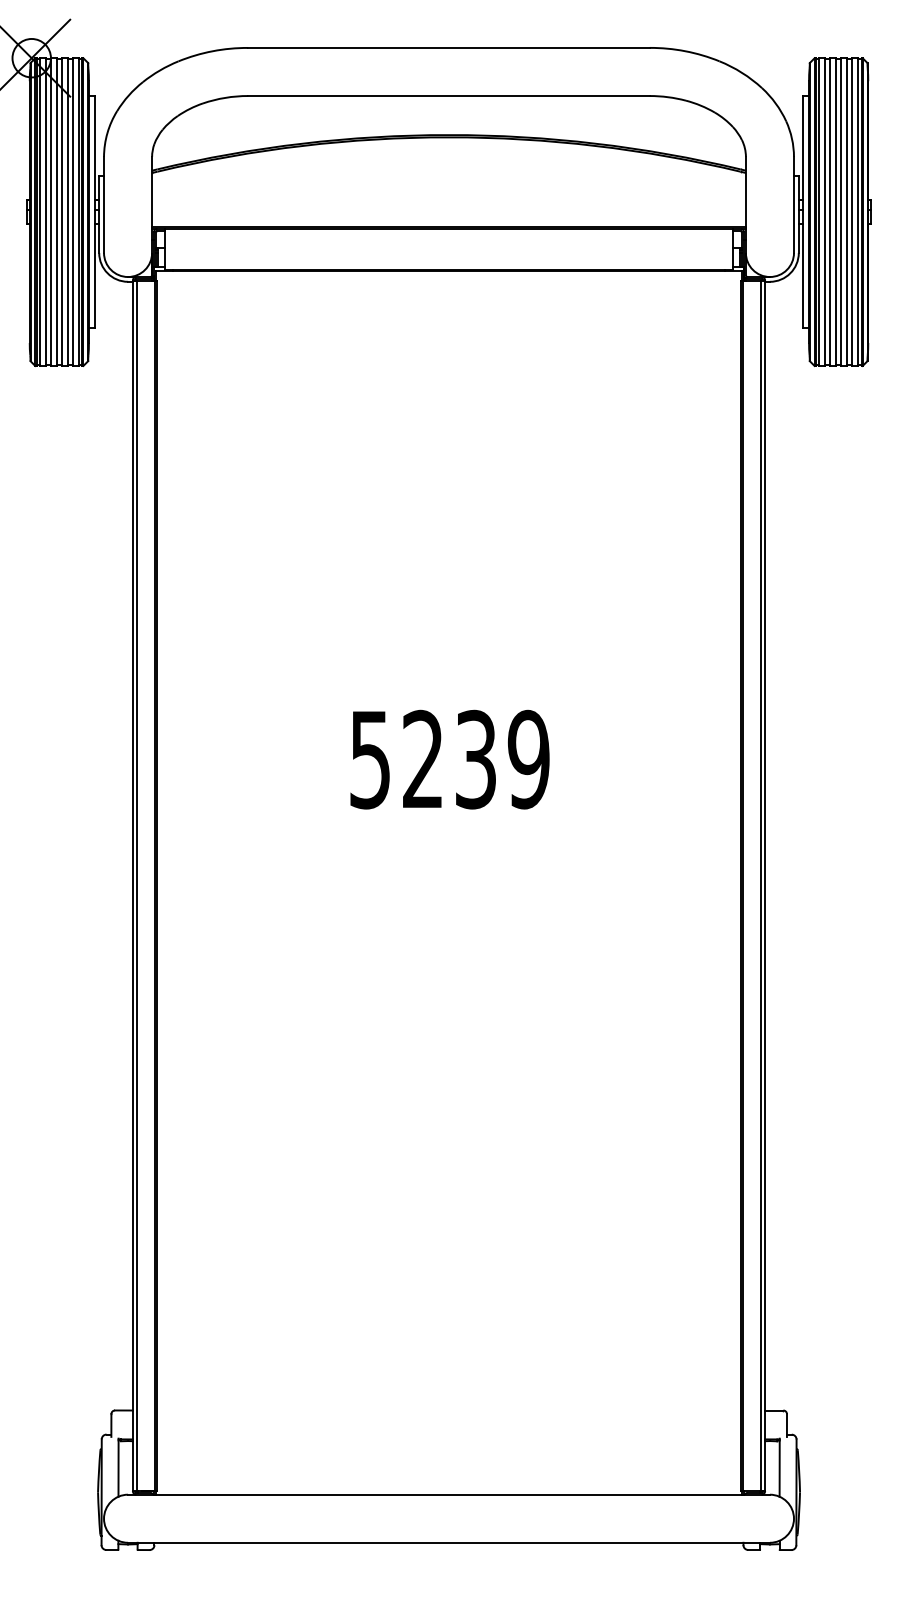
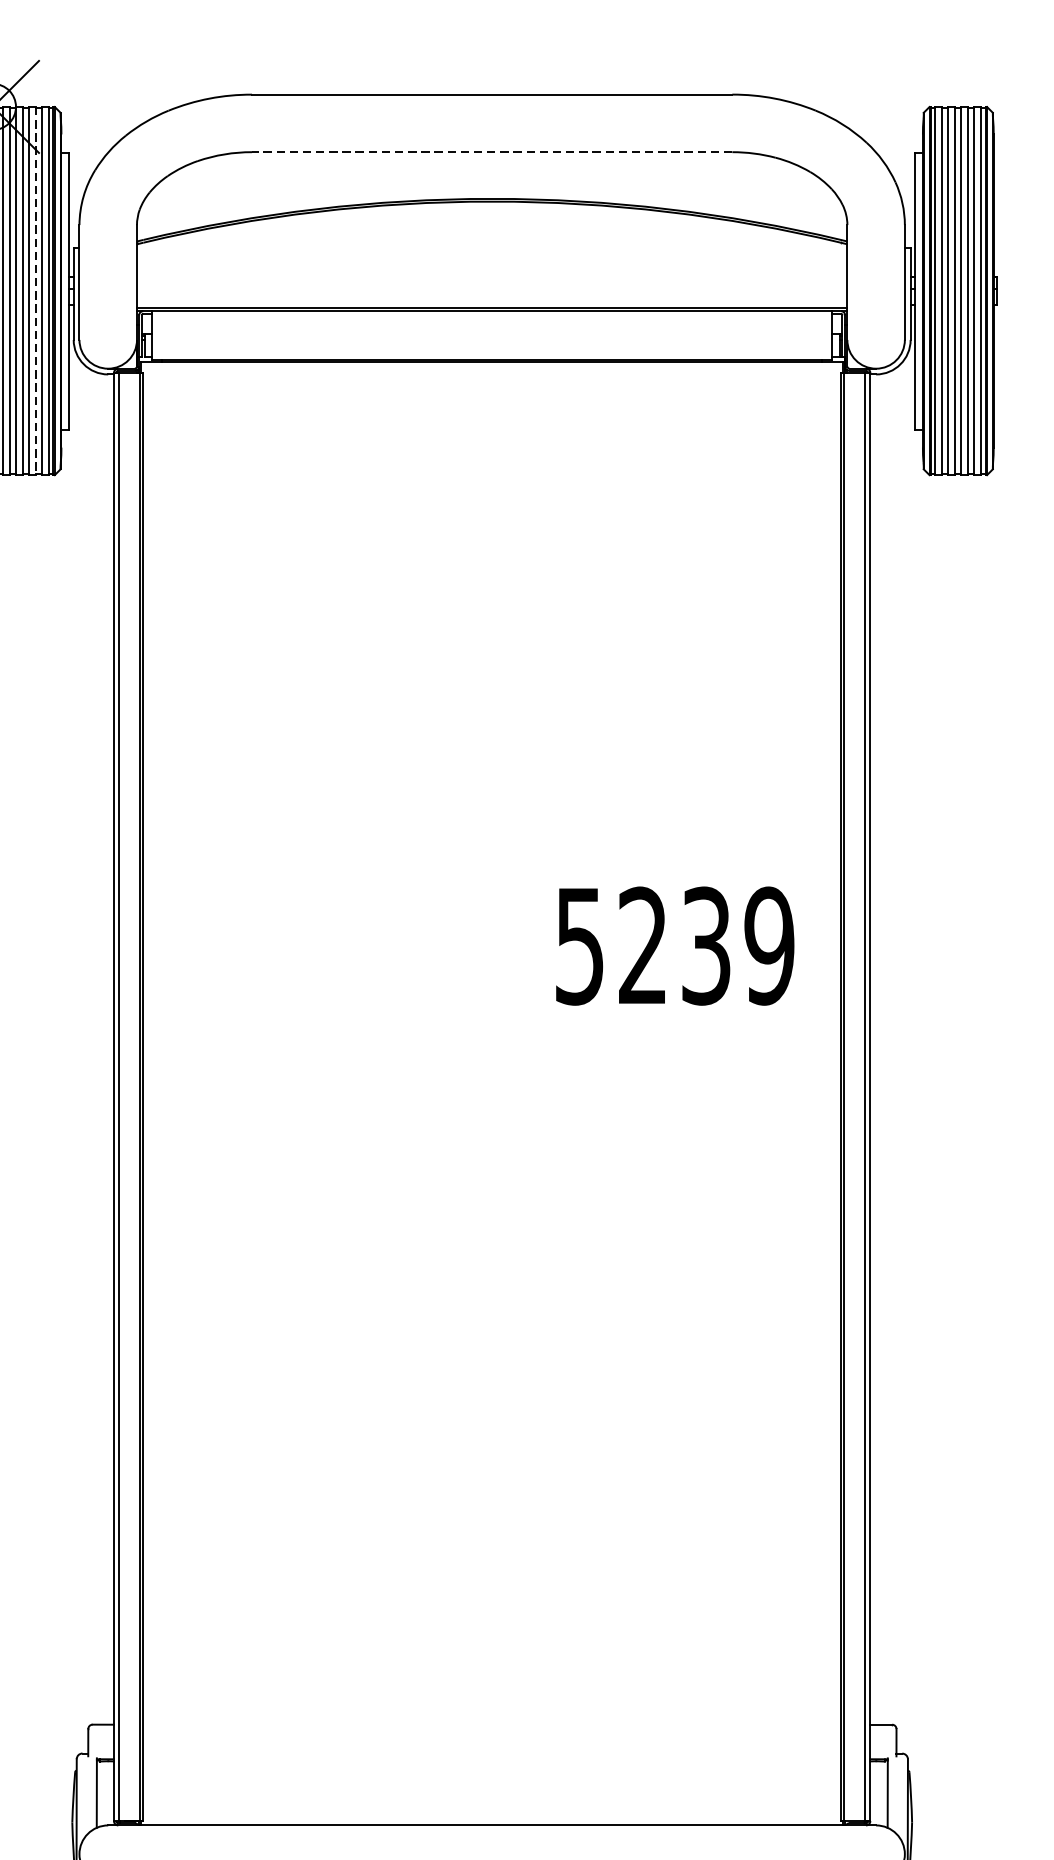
line: (449, 96) -> (492, 152), solid -> dashed
line: (67, 212) -> (35, 291), solid -> dashed
text: (449, 759) -> (674, 945), moved

